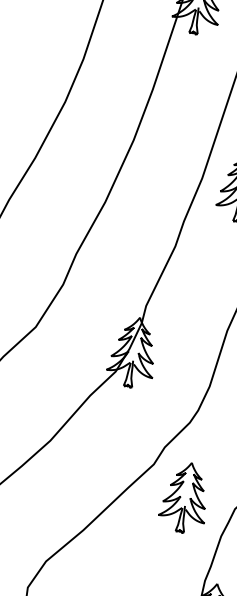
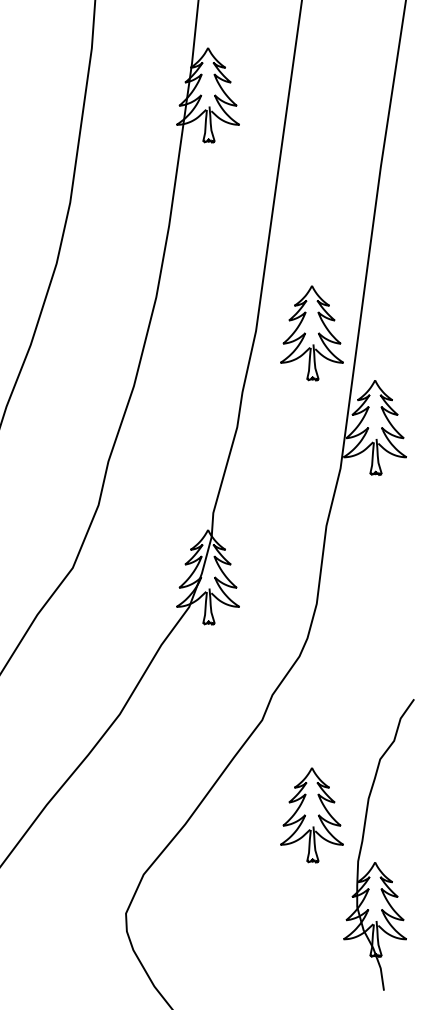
part: (185, 497) -> (311, 815), moved

